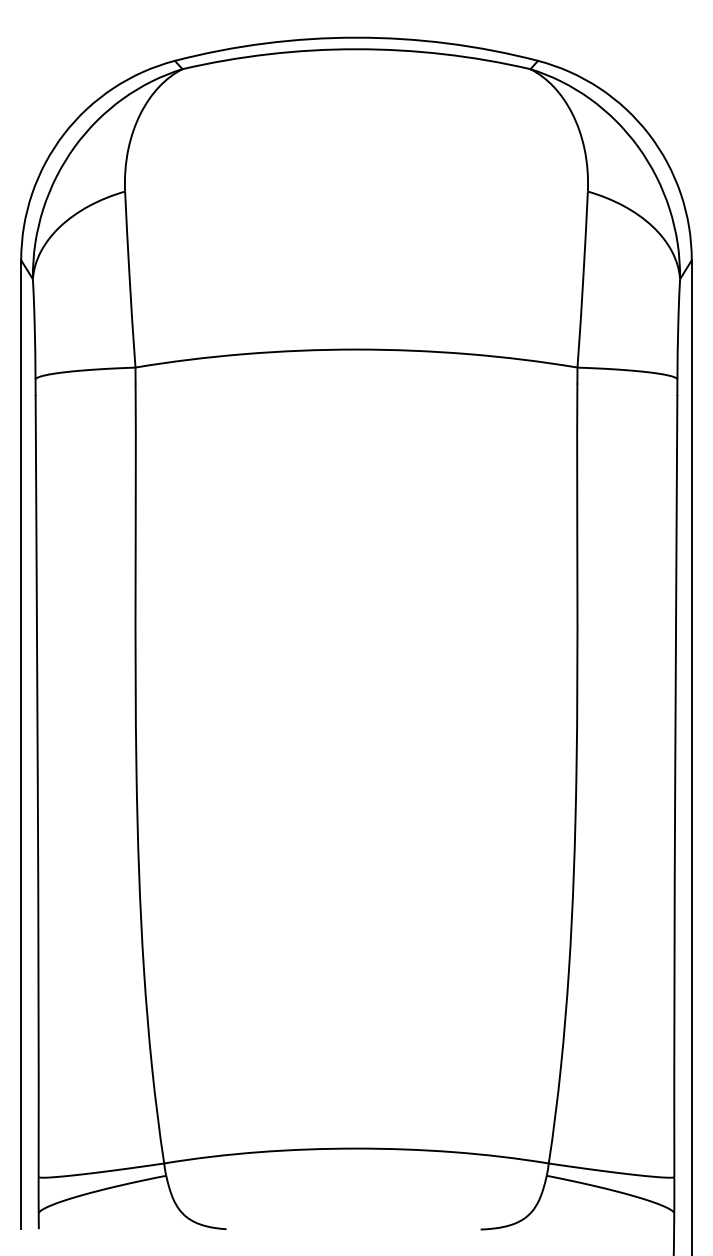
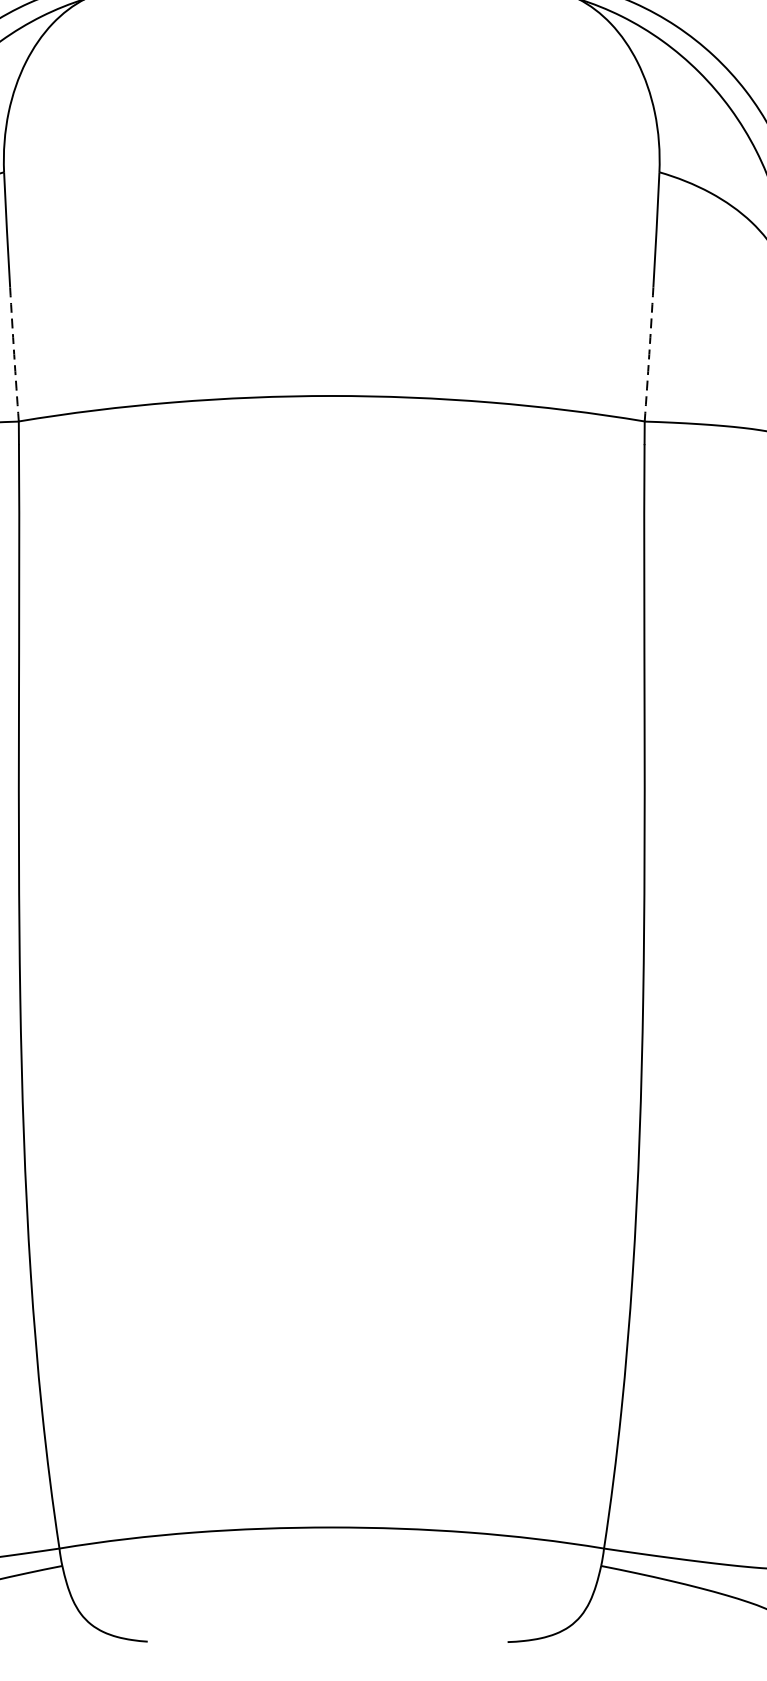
arc: (132, 320) -> (14, 354), solid -> dashed
arc: (580, 320) -> (648, 354), solid -> dashed

